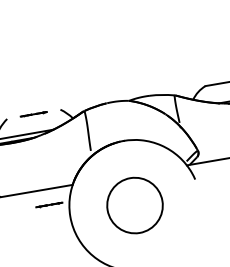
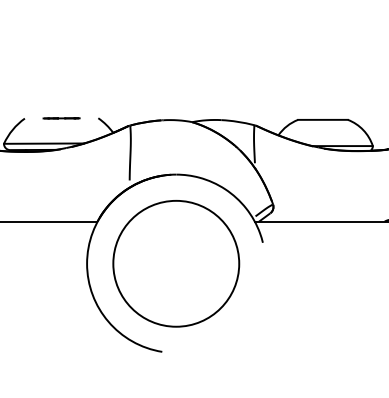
line: (49, 205) -> (61, 243), removed
circle: (135, 205) -> (176, 263), size x1.67

